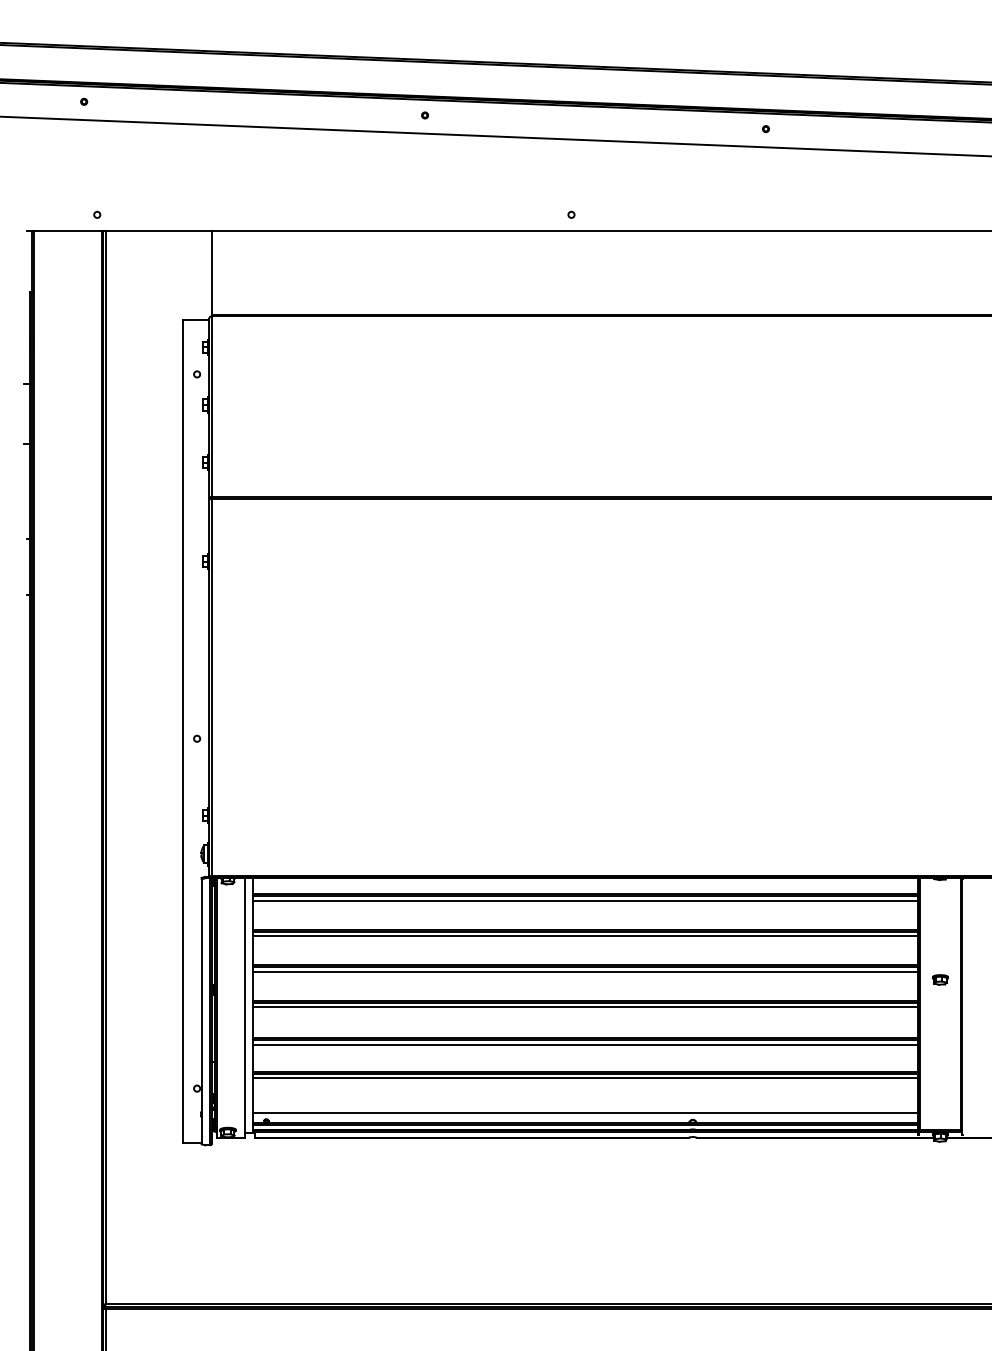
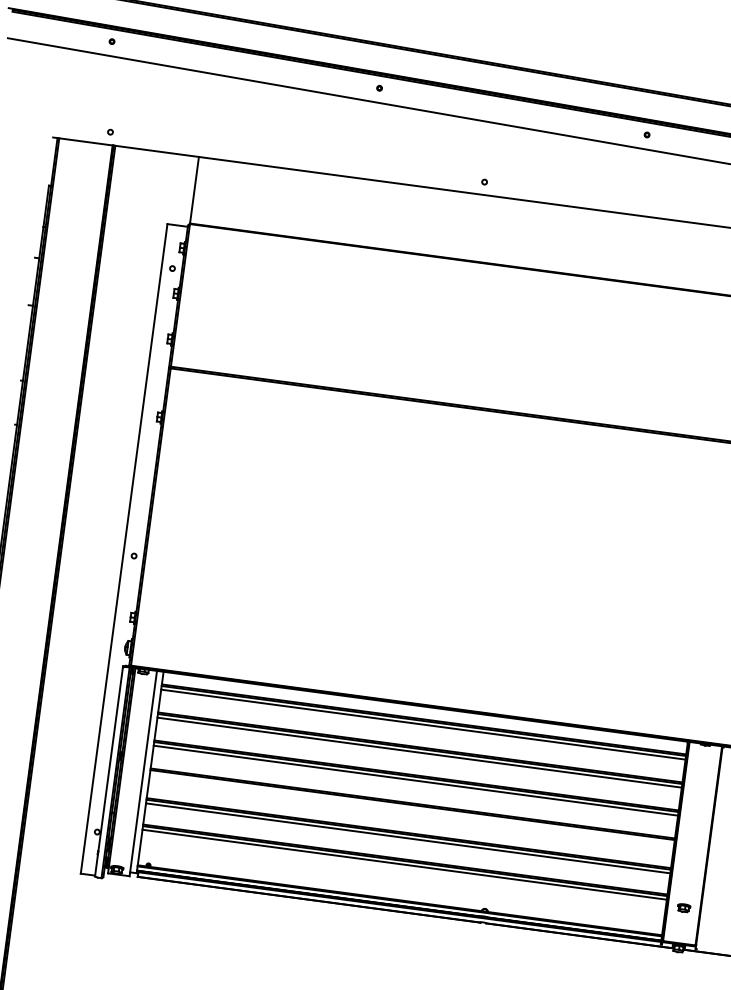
part: (939, 979) -> (683, 907), moved
line: (585, 1007) -> (412, 808), removed
line: (585, 1112) -> (401, 891), removed

